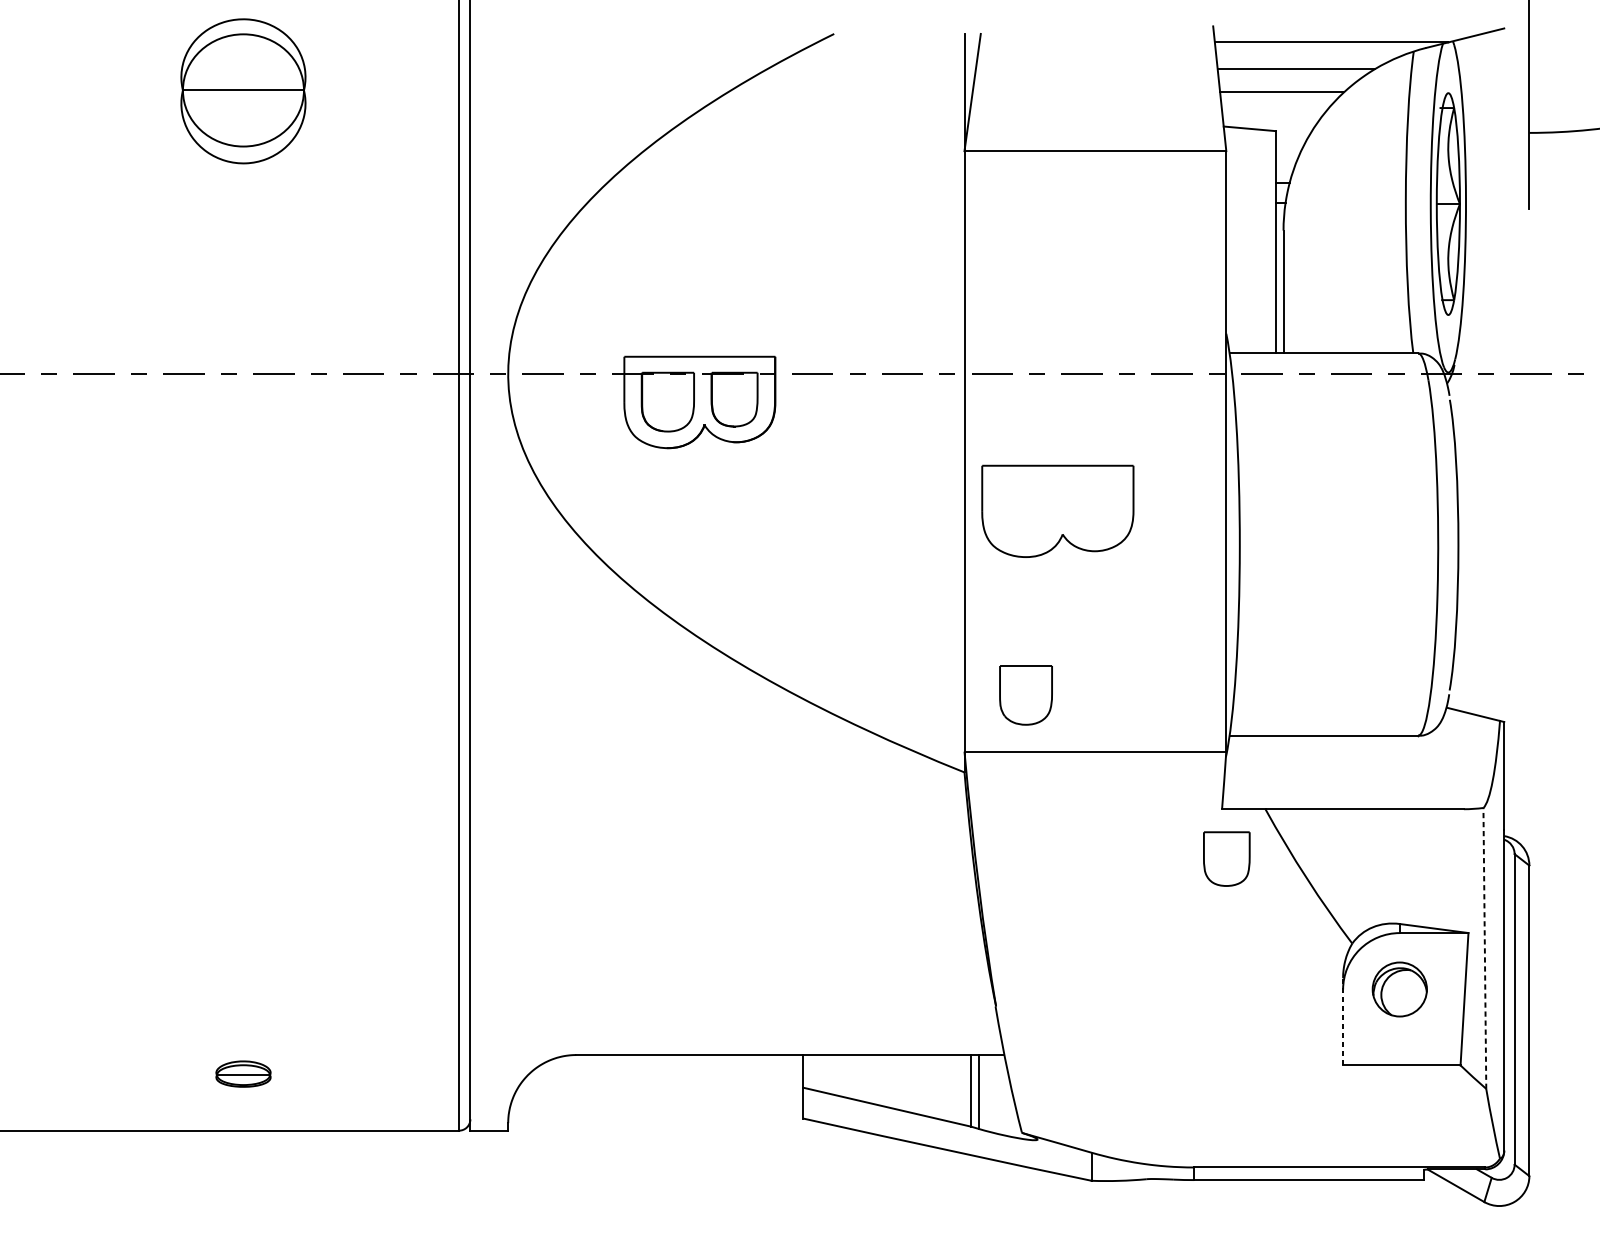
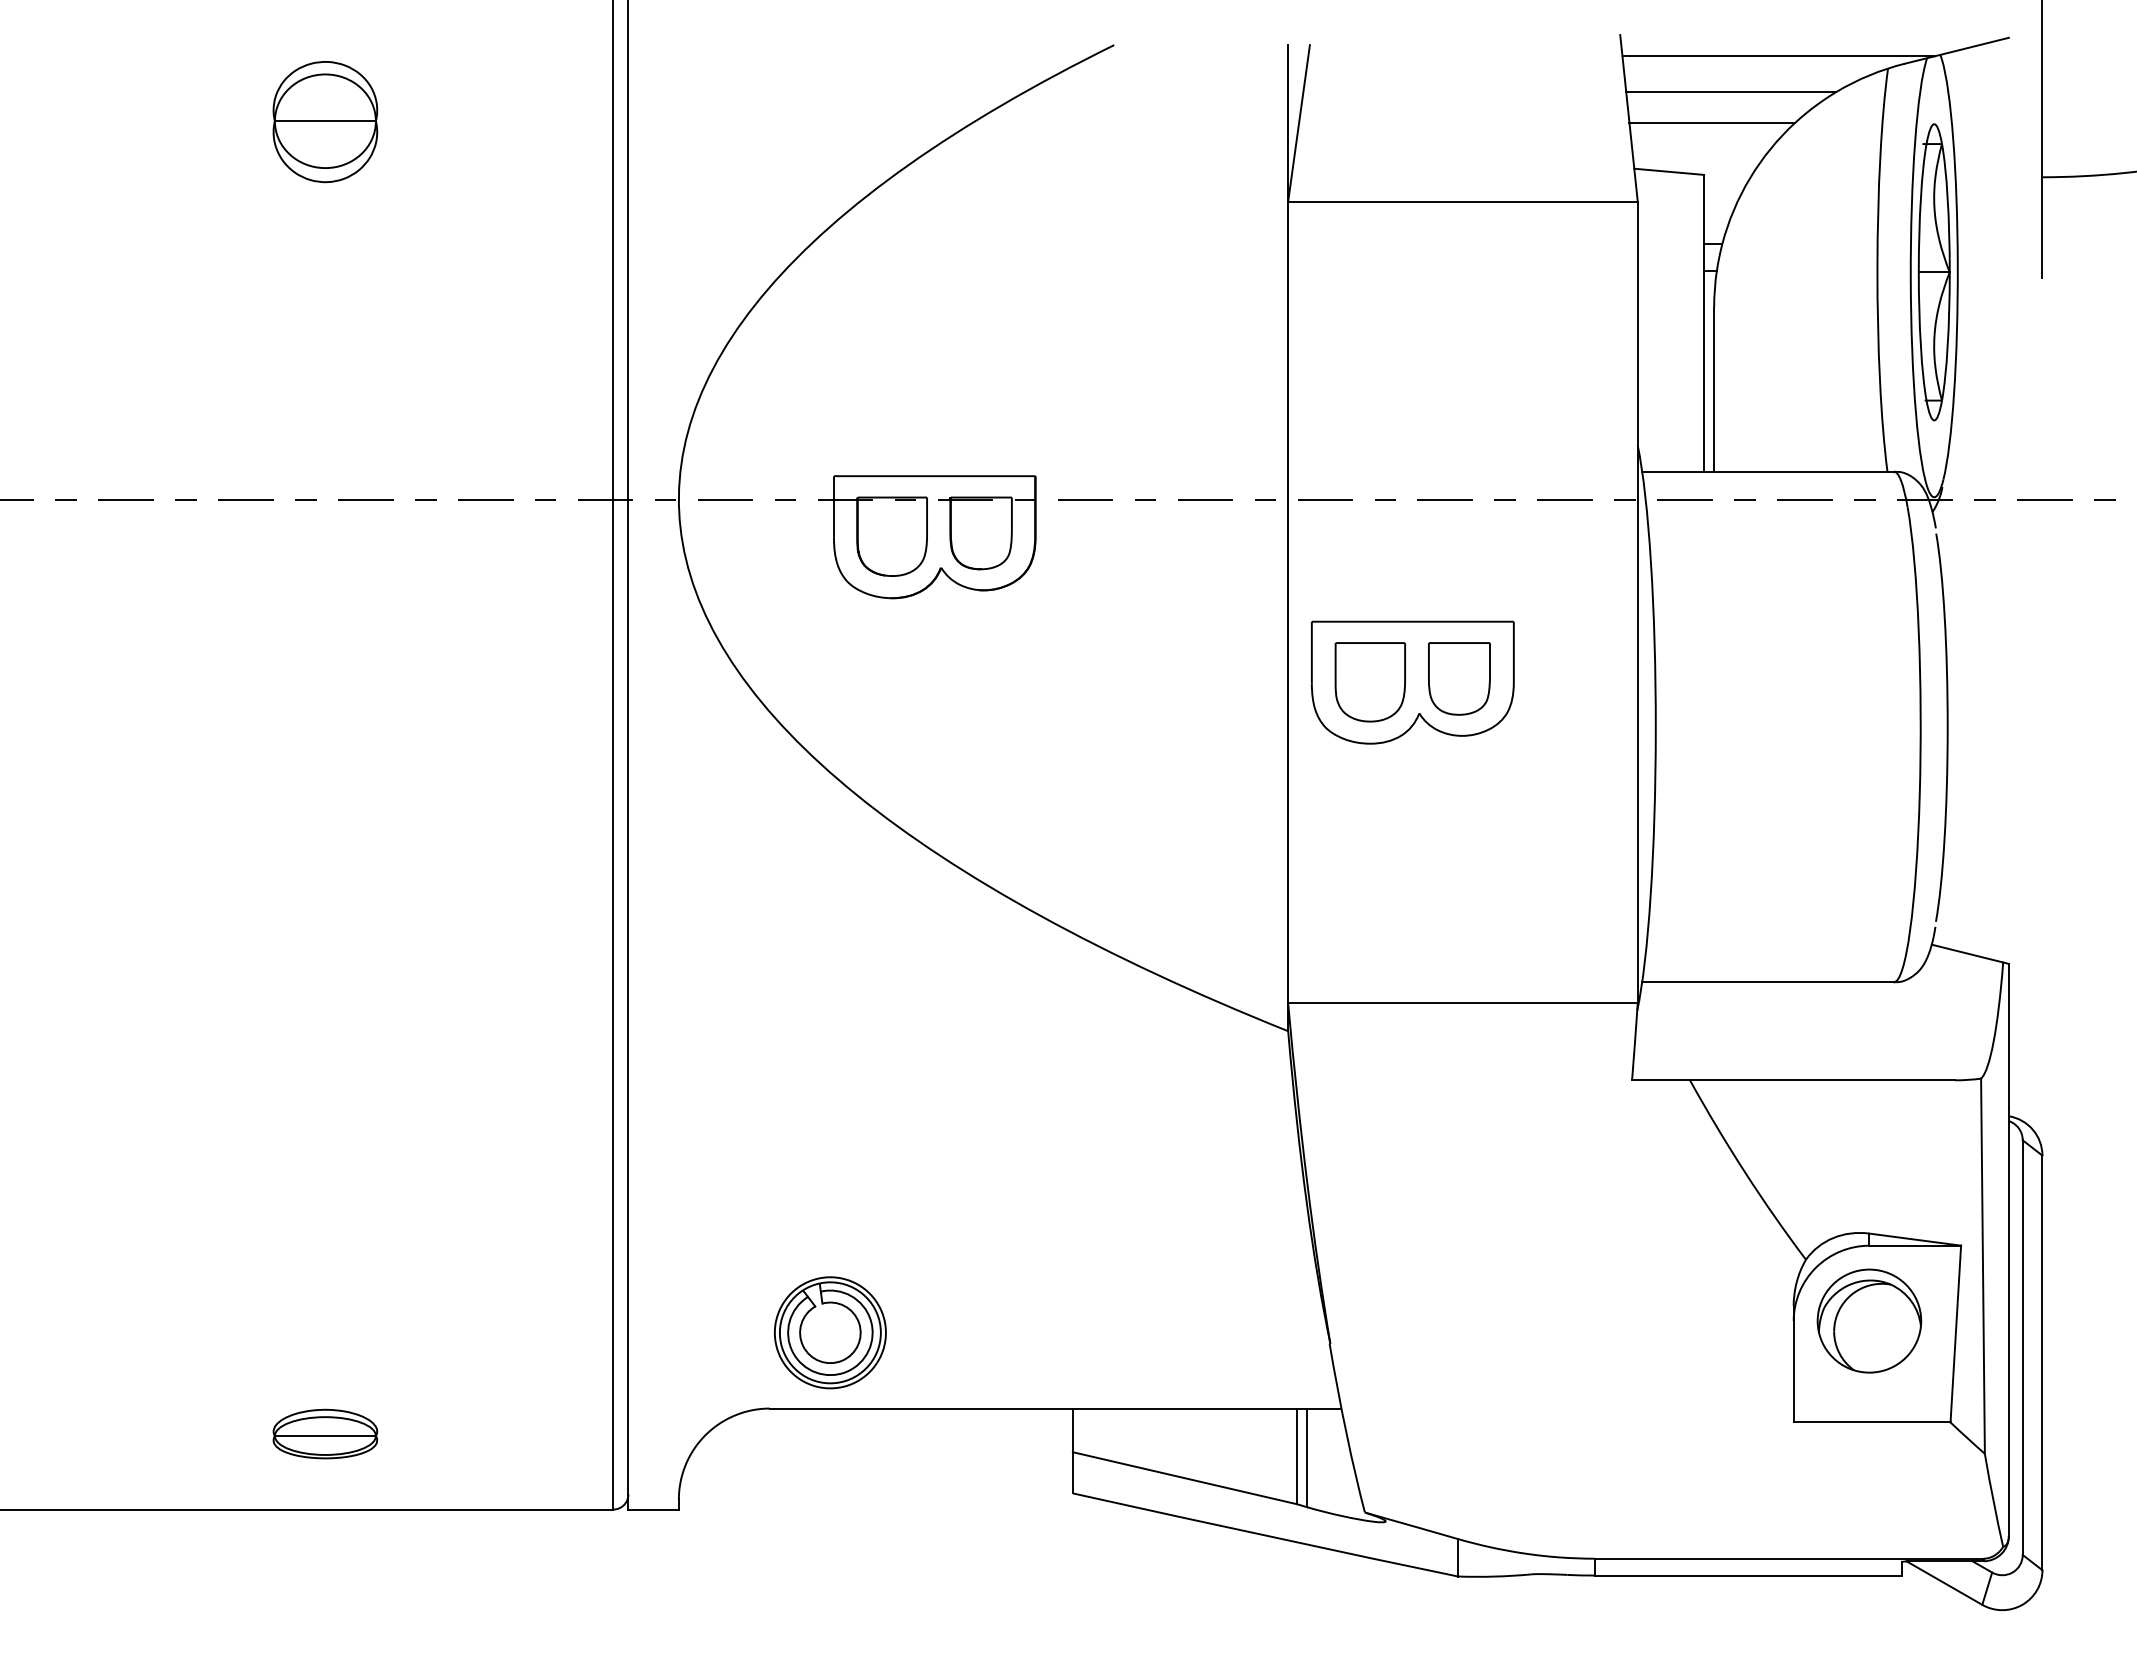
part: (243, 91) -> (325, 122), size x0.62
part: (1025, 695) -> (1369, 682), moved
part: (1226, 858) -> (1459, 678), moved
line: (1484, 948) -> (1982, 1266), dashed -> solid
part: (1399, 989) -> (1869, 1320), size x1.43
part: (621, 998) -> (830, 1332), added
line: (1342, 1021) -> (1793, 1363), dashed -> solid
part: (243, 1073) -> (325, 1433), size x1.43

